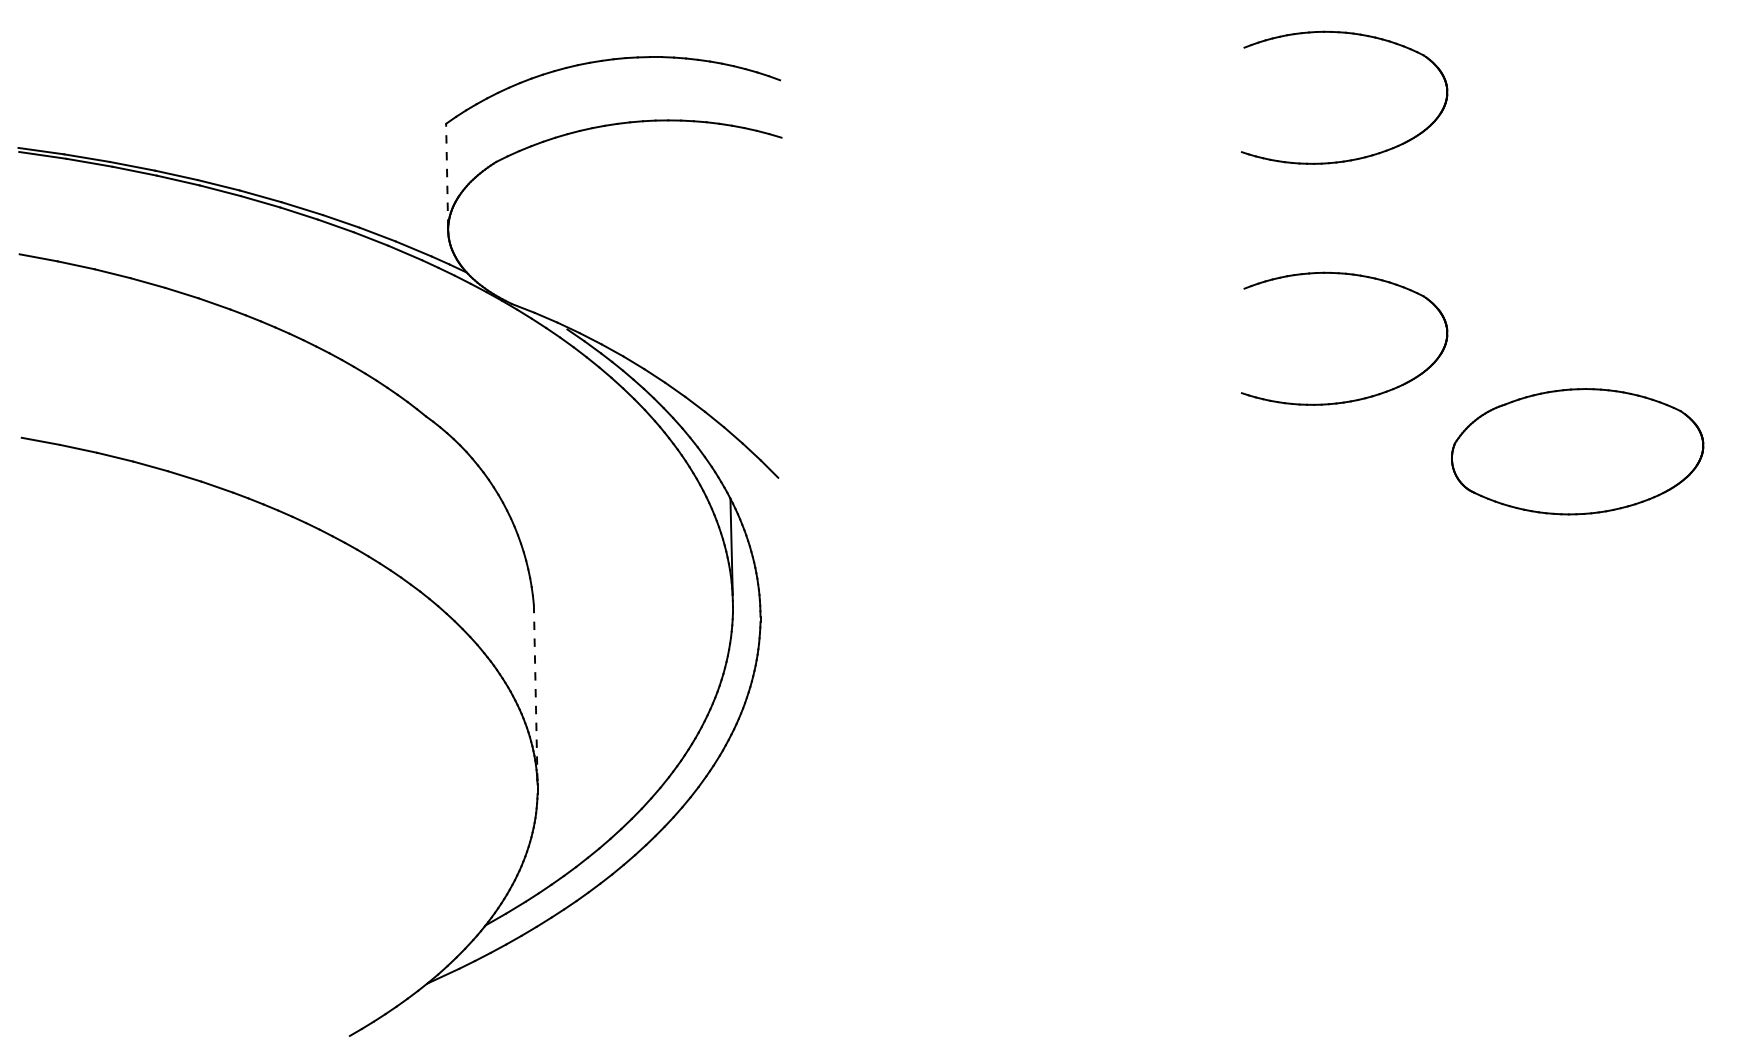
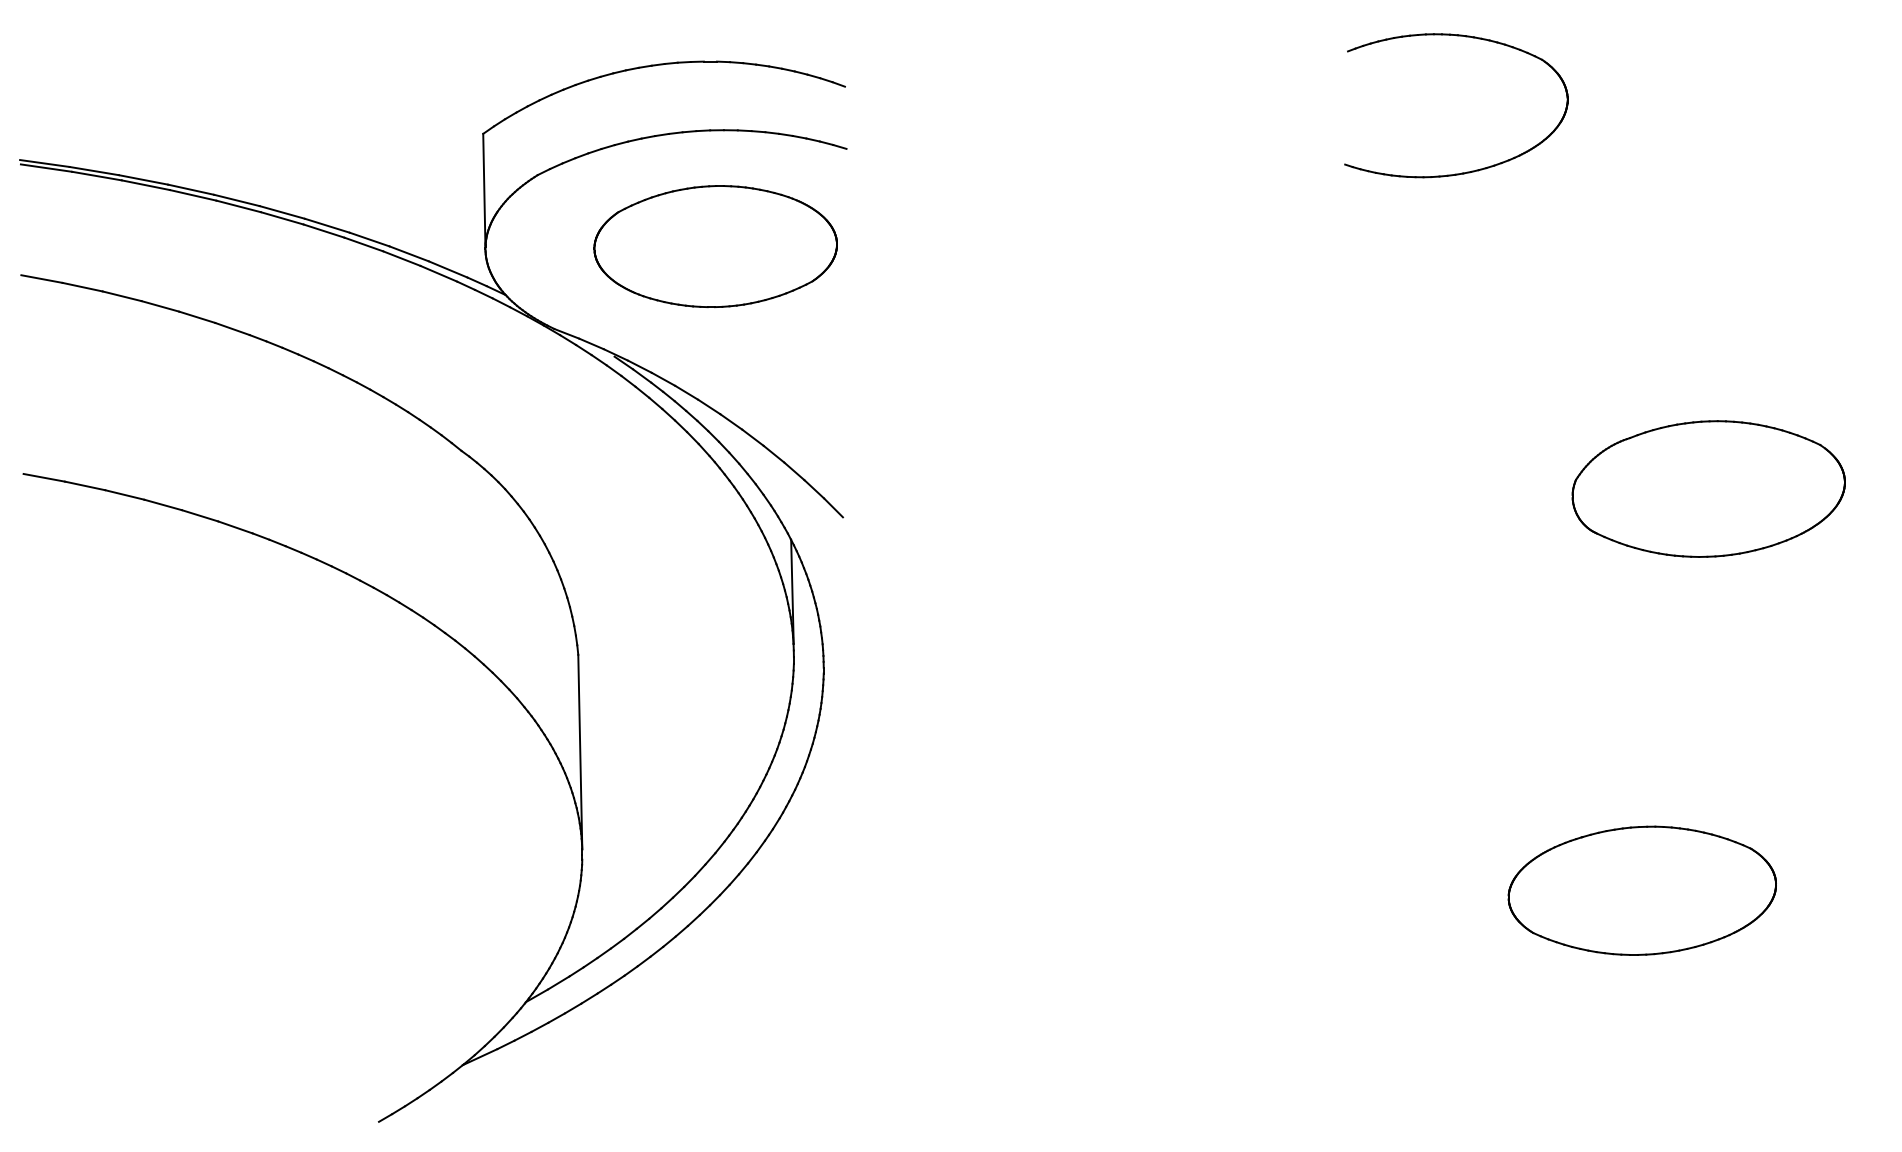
line: (447, 175) -> (484, 189), dashed -> solid
part: (660, 227) -> (715, 246), added
part: (1358, 398) -> (1471, 431), removed
line: (535, 694) -> (580, 752), dashed -> solid
part: (1516, 822) -> (1642, 890), added

